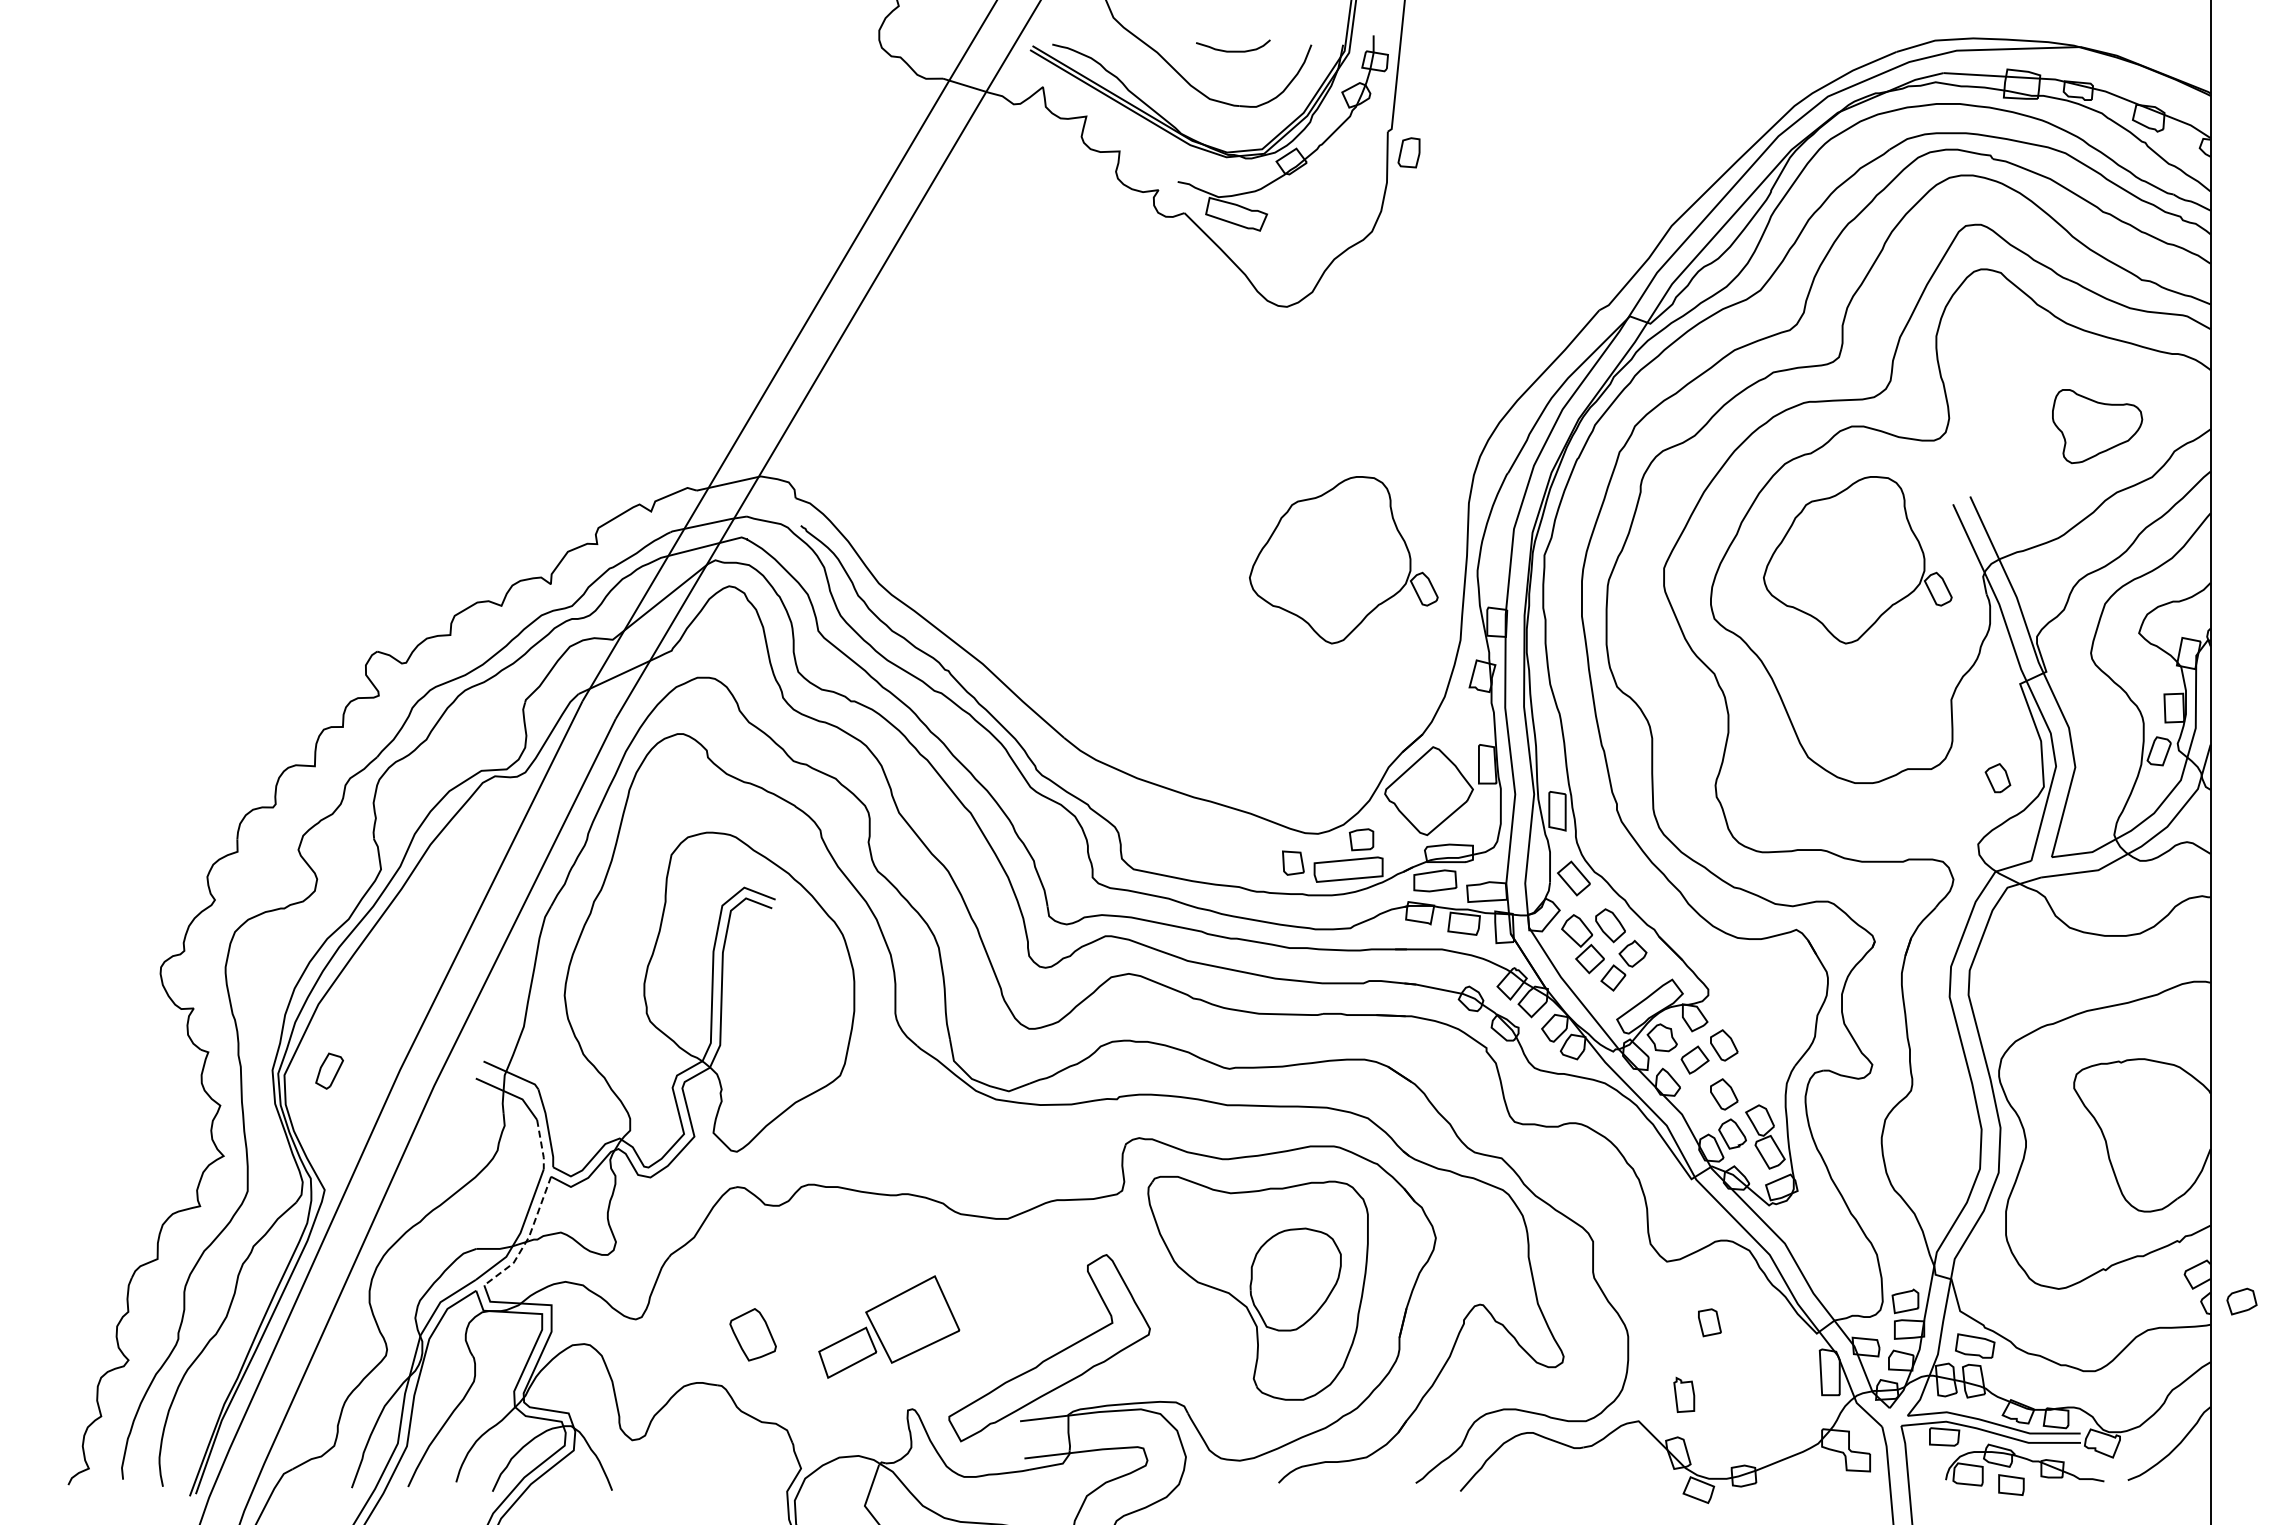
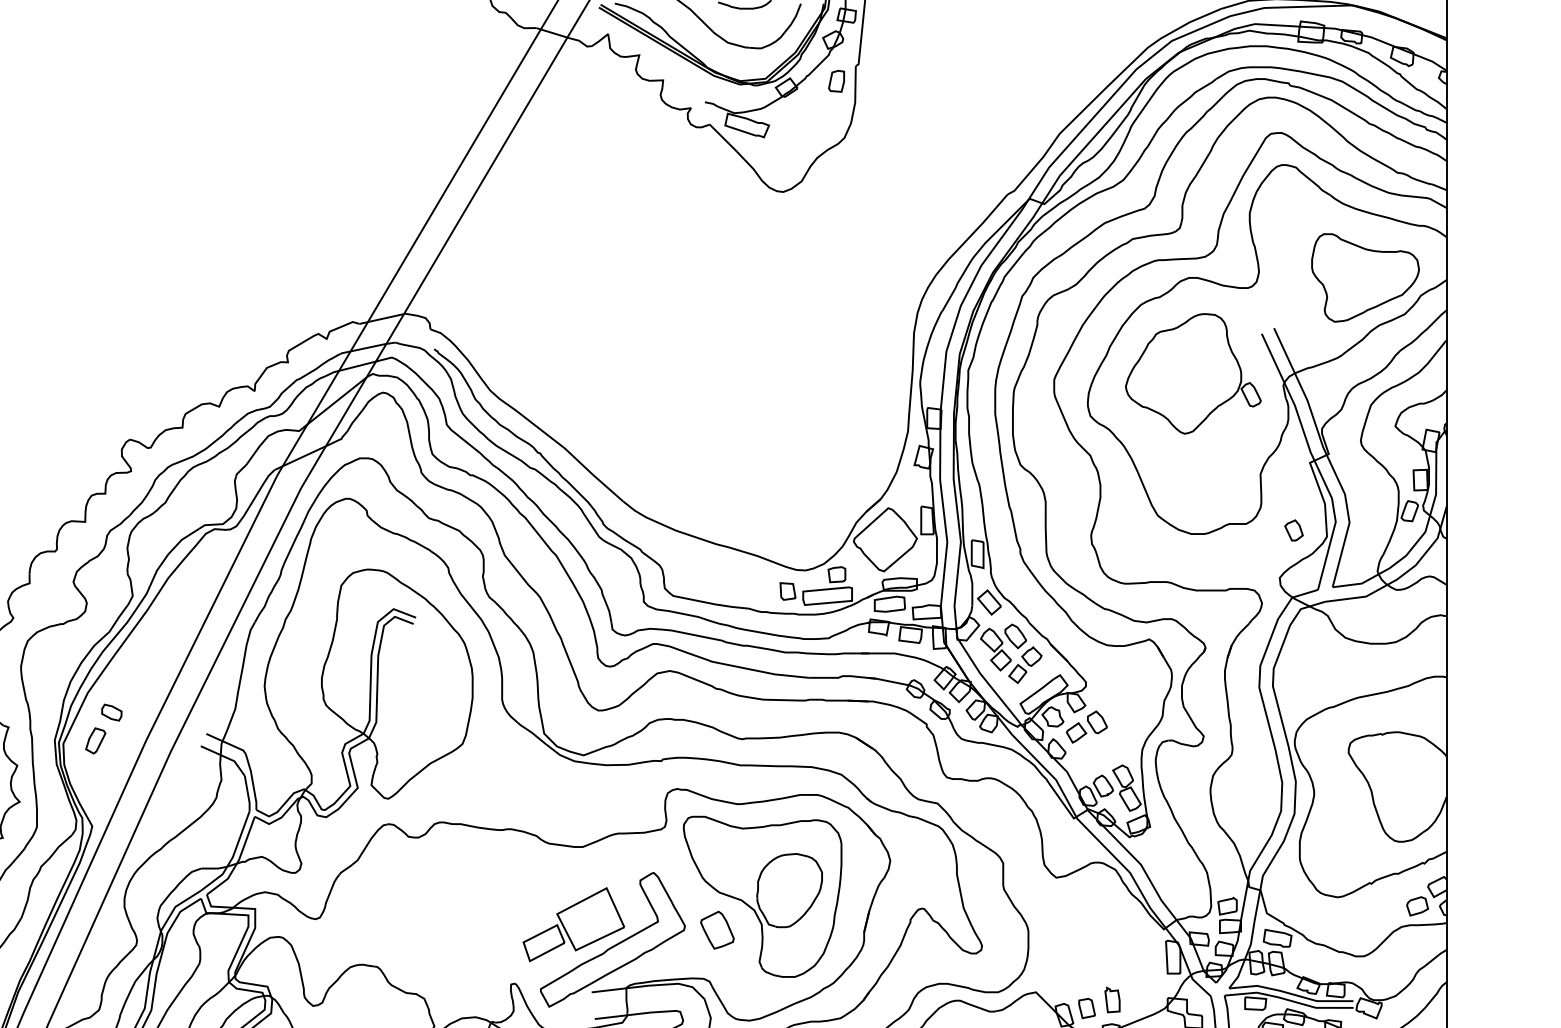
part: (1408, 152) -> (836, 81), moved
part: (2097, 426) -> (1365, 277), size x1.67
part: (1343, 560) -> (823, 374), removed
part: (351, 1031) -> (111, 712), added
part: (1724, 1094) -> (1097, 757), removed
line: (541, 1145) -> (247, 794), dashed -> solid
line: (528, 1238) -> (238, 861), dashed -> solid
part: (2241, 1301) -> (1417, 906), moved
part: (1709, 1322) -> (1086, 1008), moved
part: (889, 1326) -> (574, 924), moved
part: (752, 1334) -> (716, 930), moved
part: (1684, 1394) -> (1112, 999), moved

